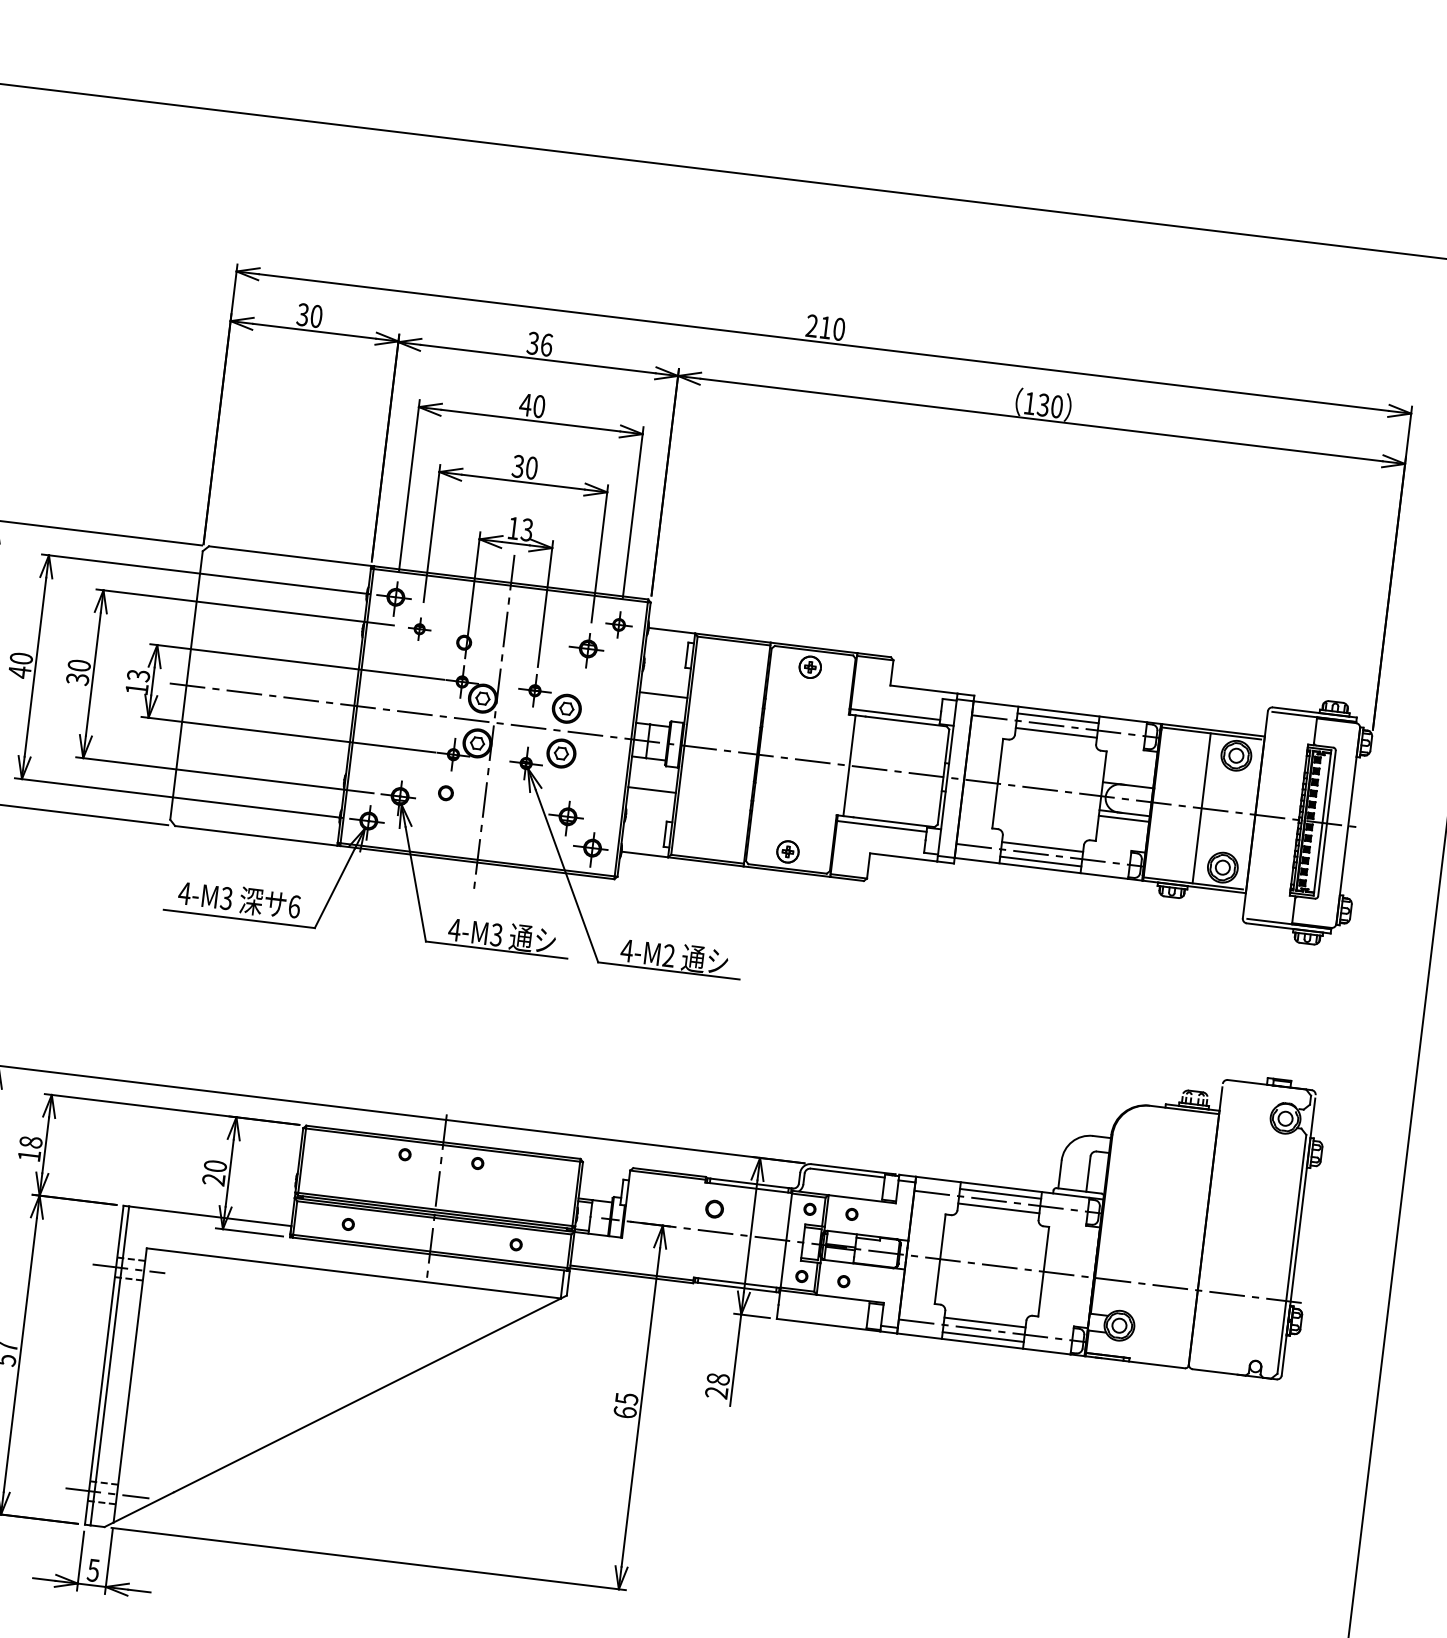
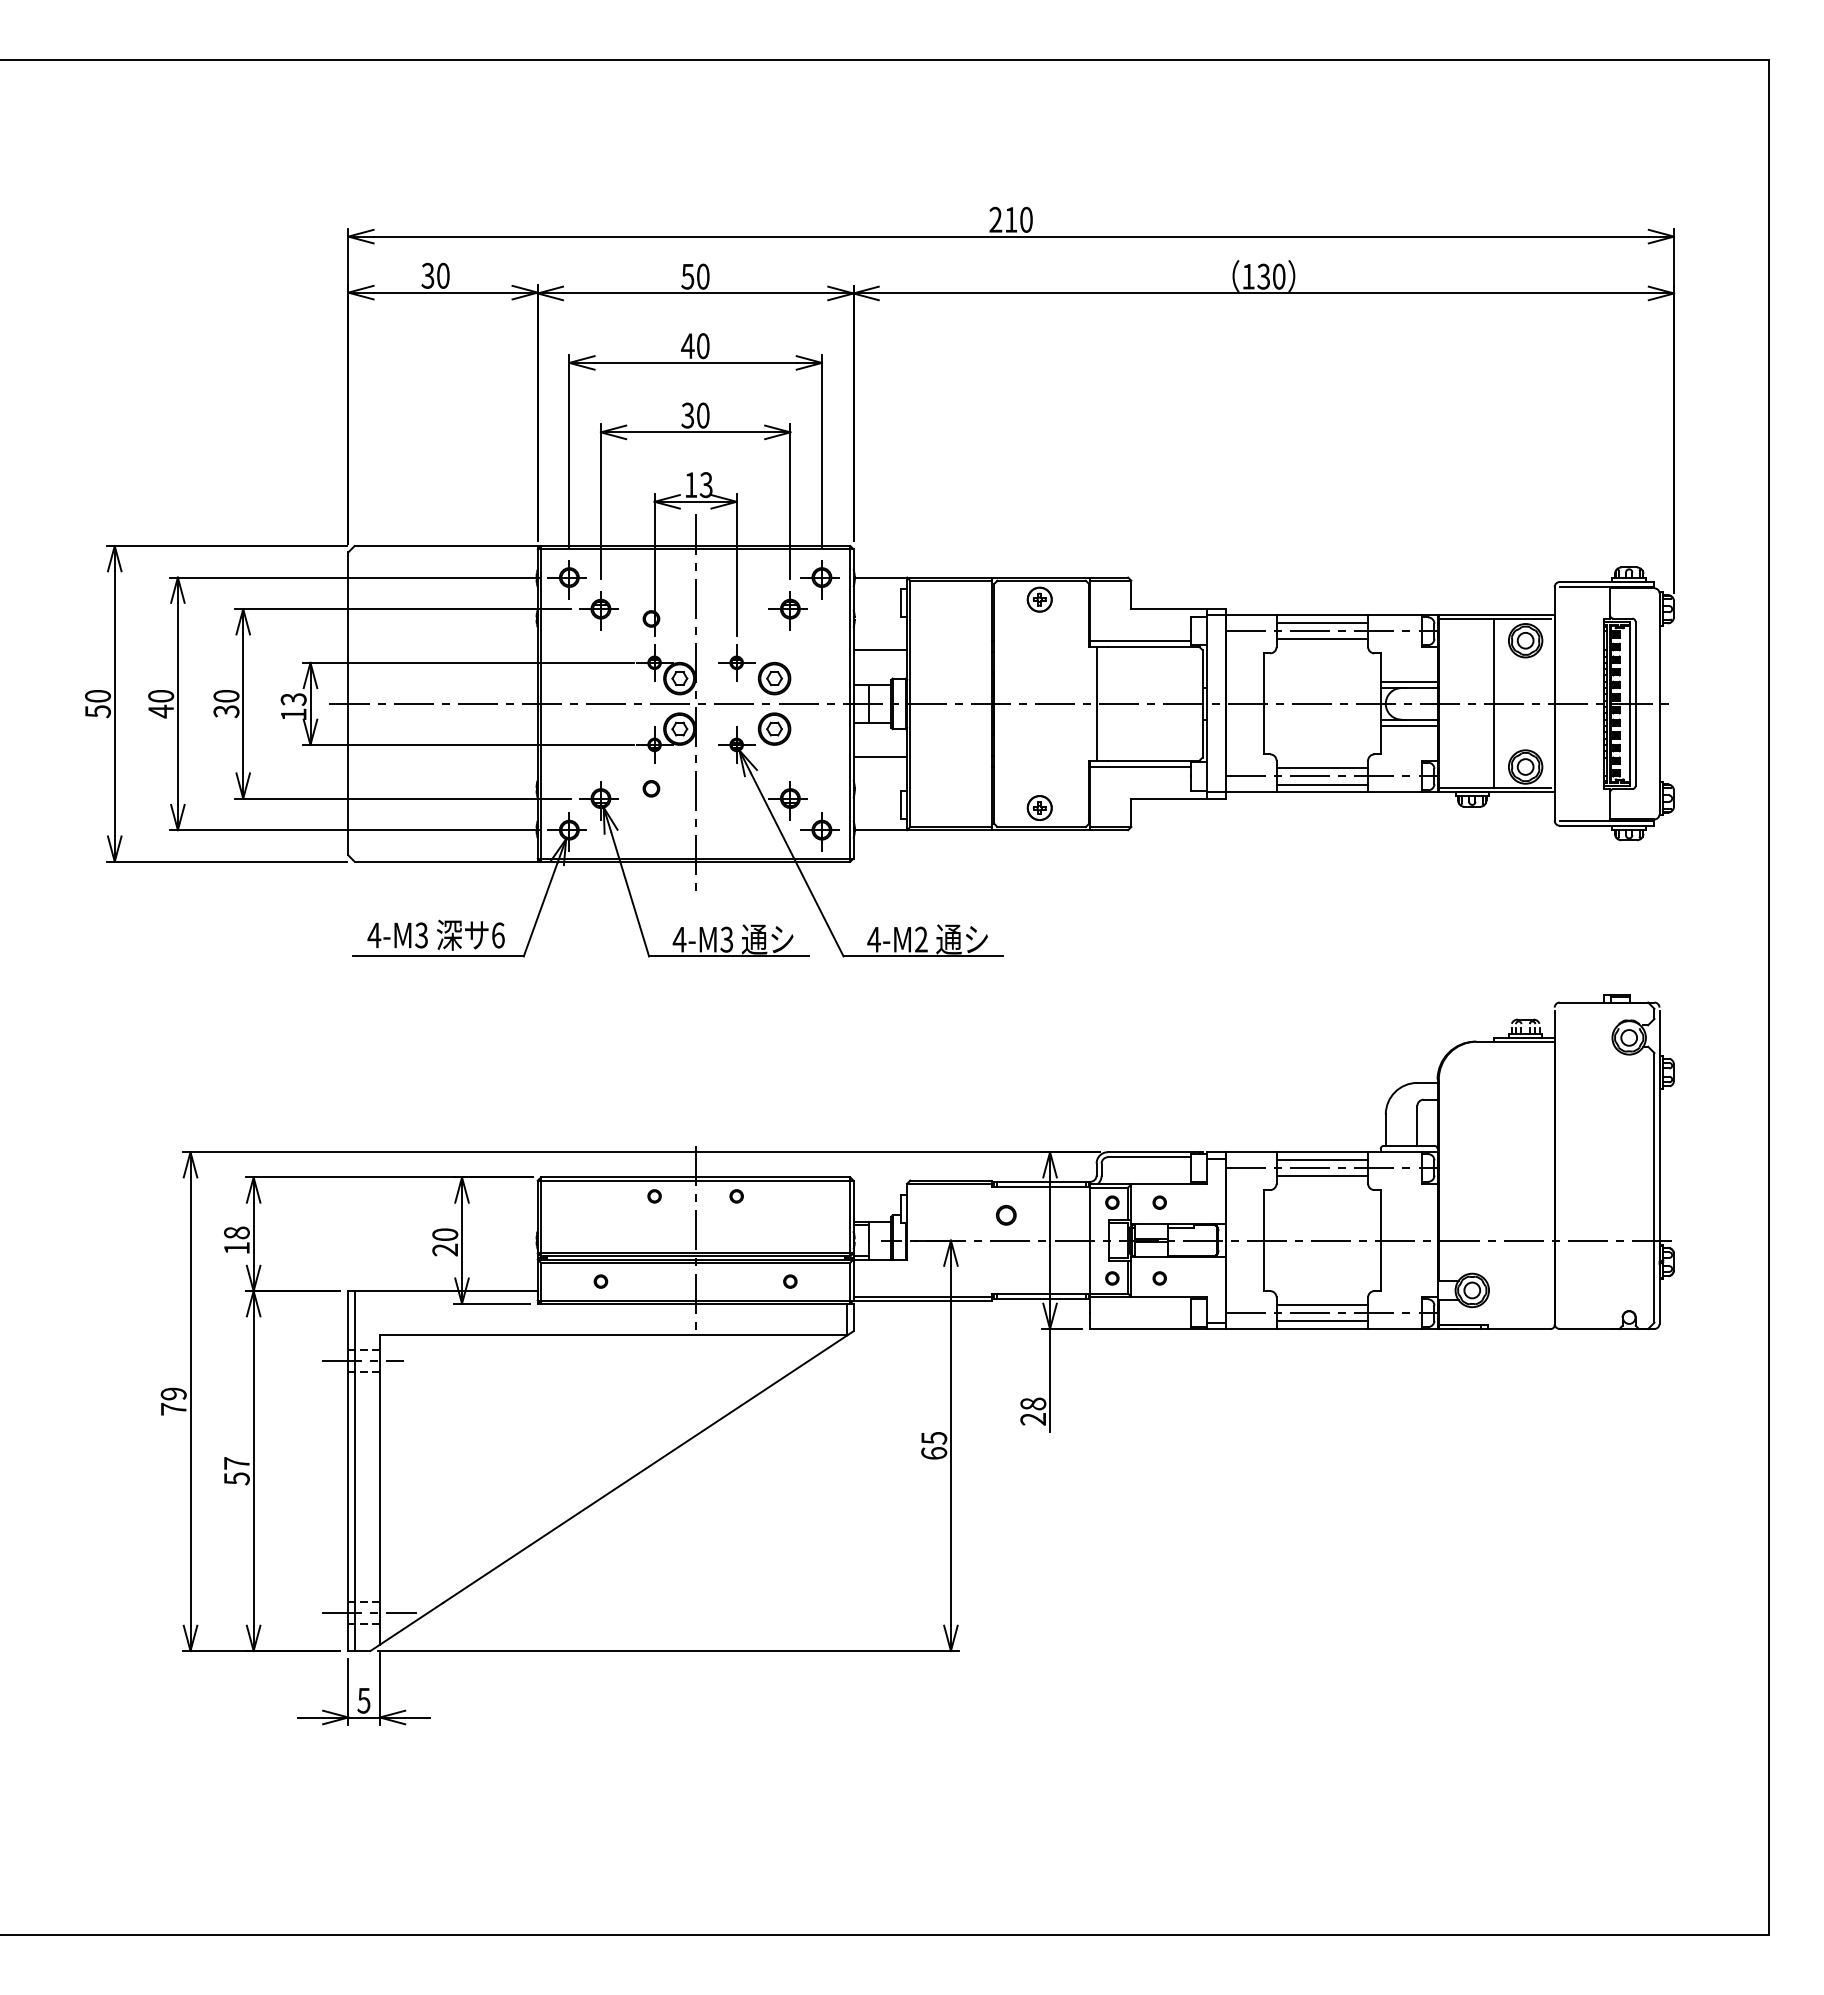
text: (539, 344) -> (695, 276), 36 -> 50
part: (617, 625) -> (819, 579), size x1.43
part: (418, 629) -> (598, 610), size x1.67
line: (1128, 779) -> (1408, 681), added

